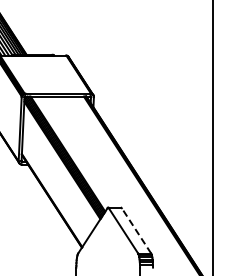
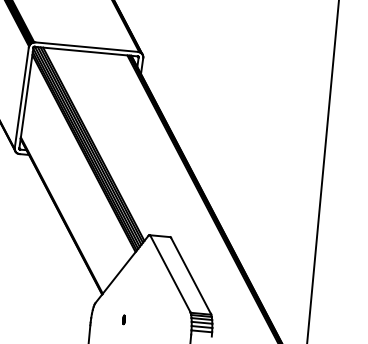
line: (136, 230) -> (191, 275), dashed -> solid
part: (96, 261) -> (123, 318), added

